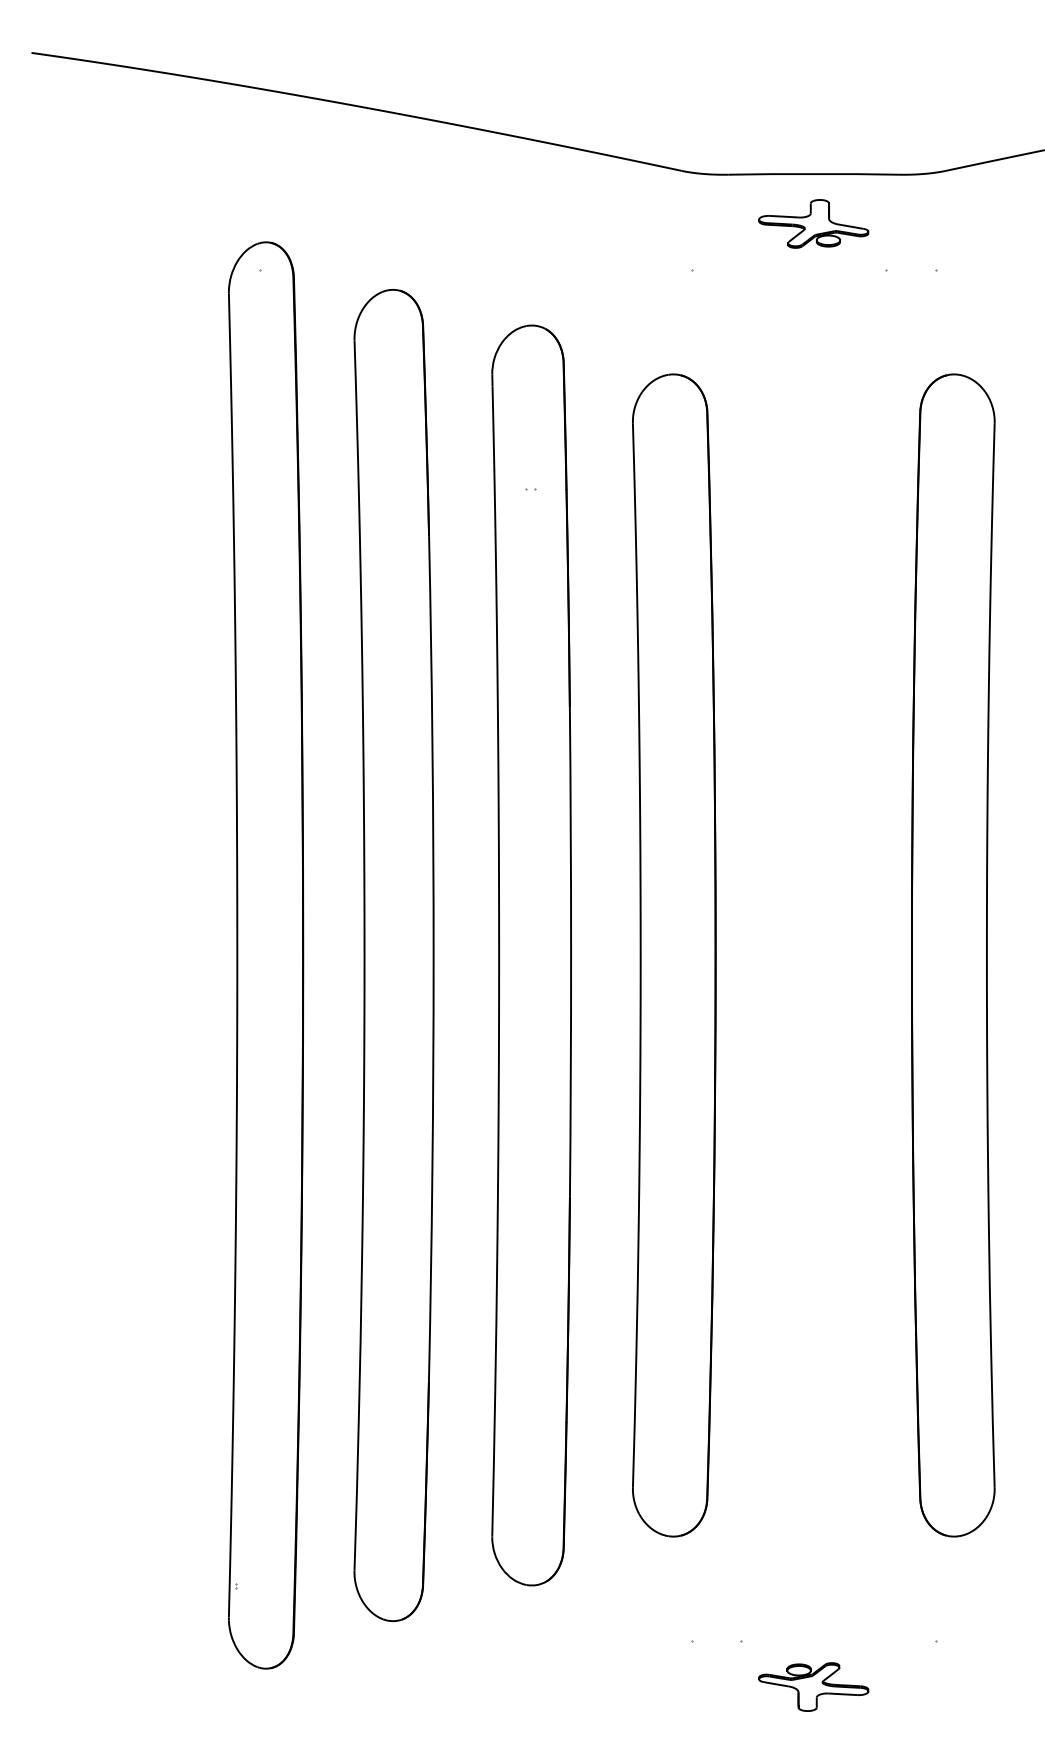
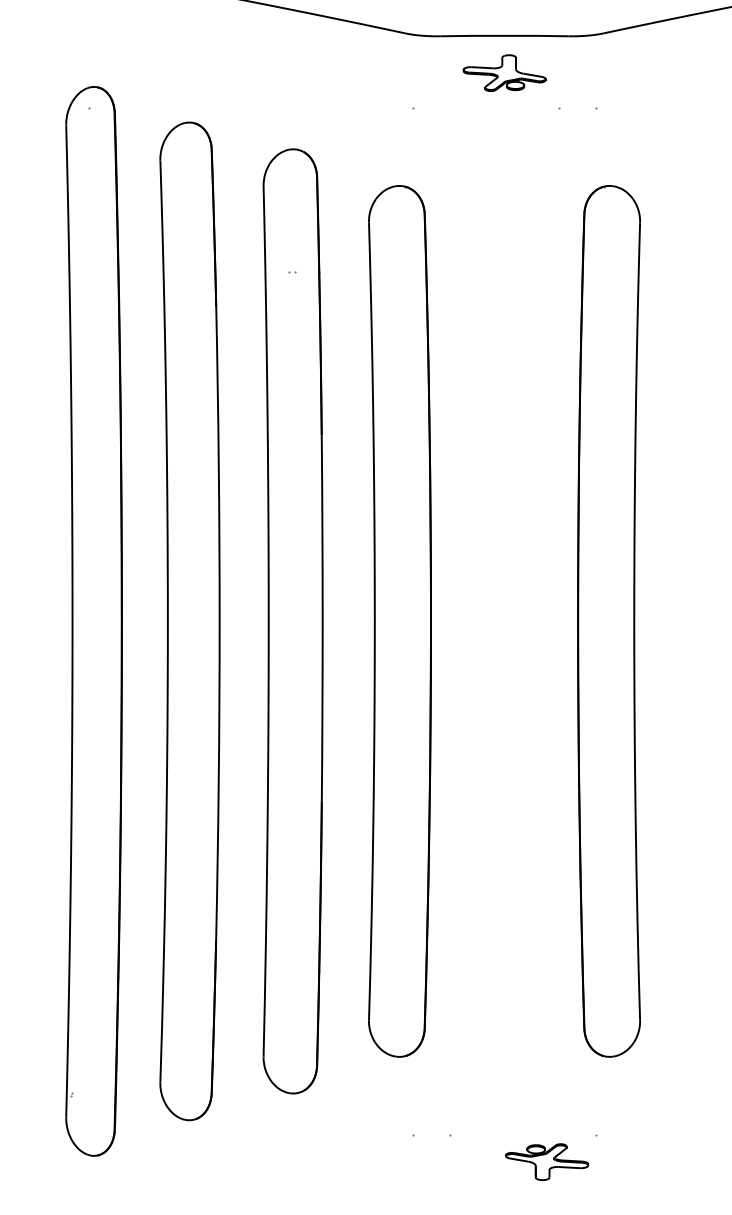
part: (813, 1686) -> (547, 1161), moved

